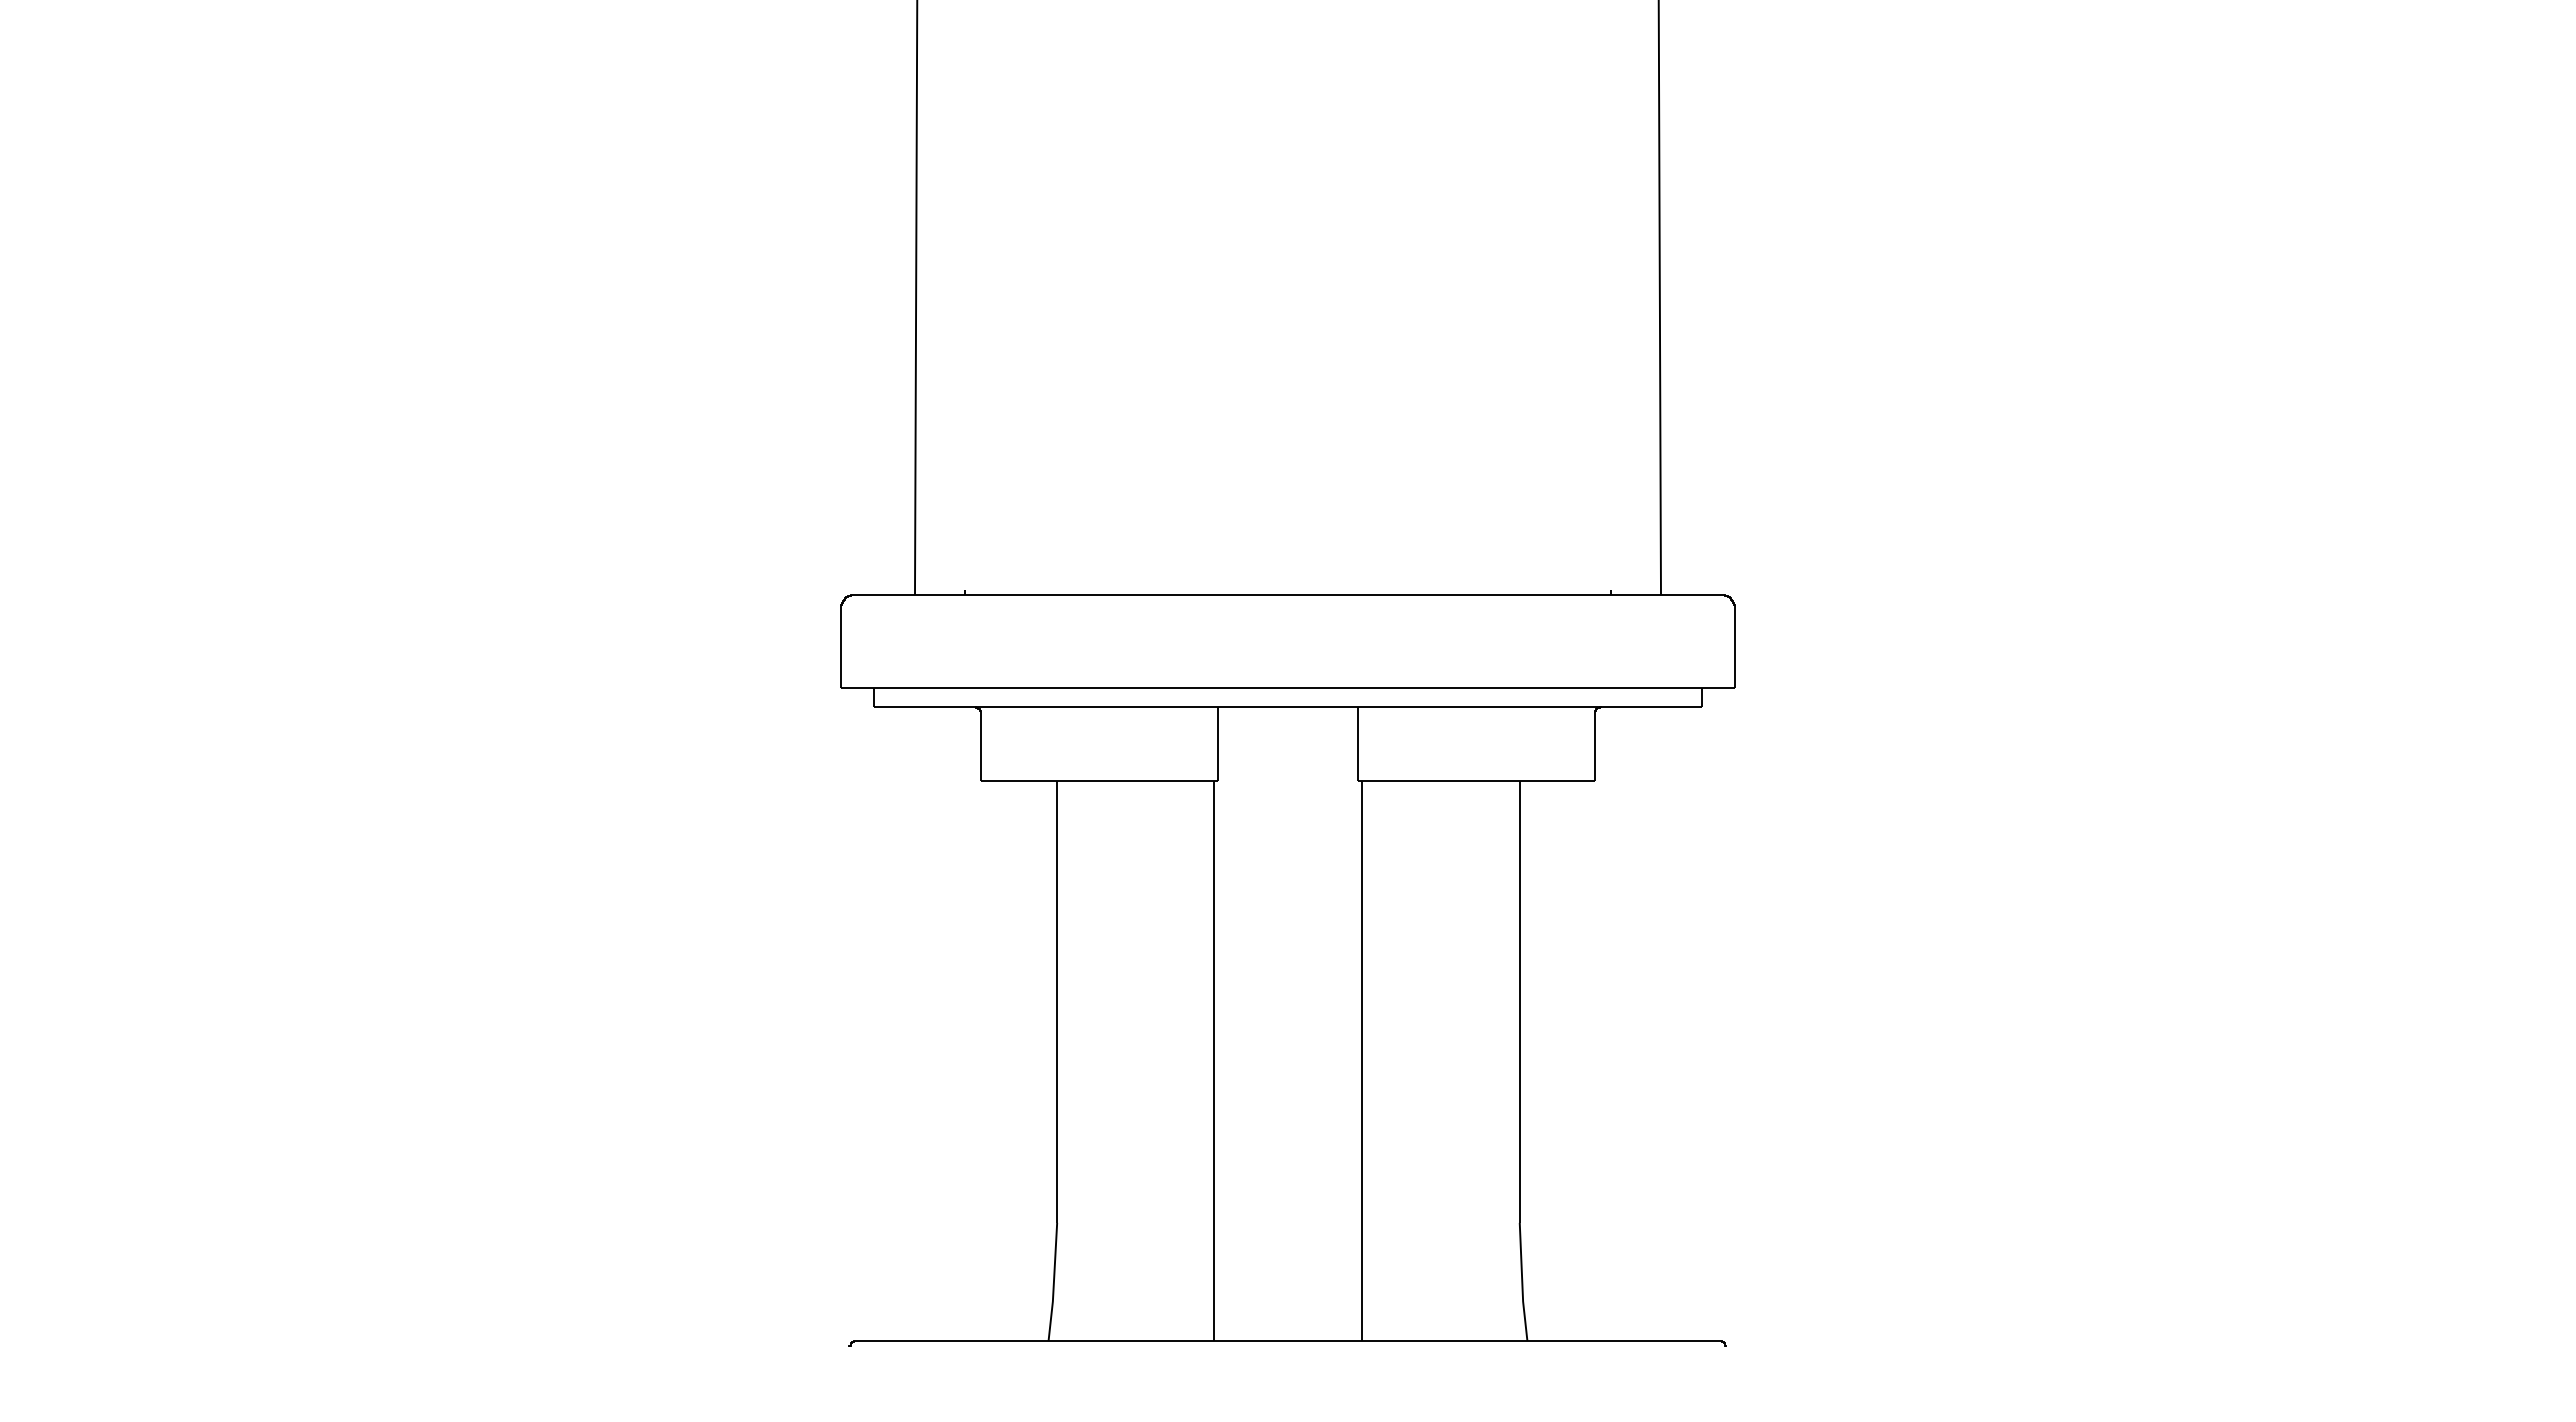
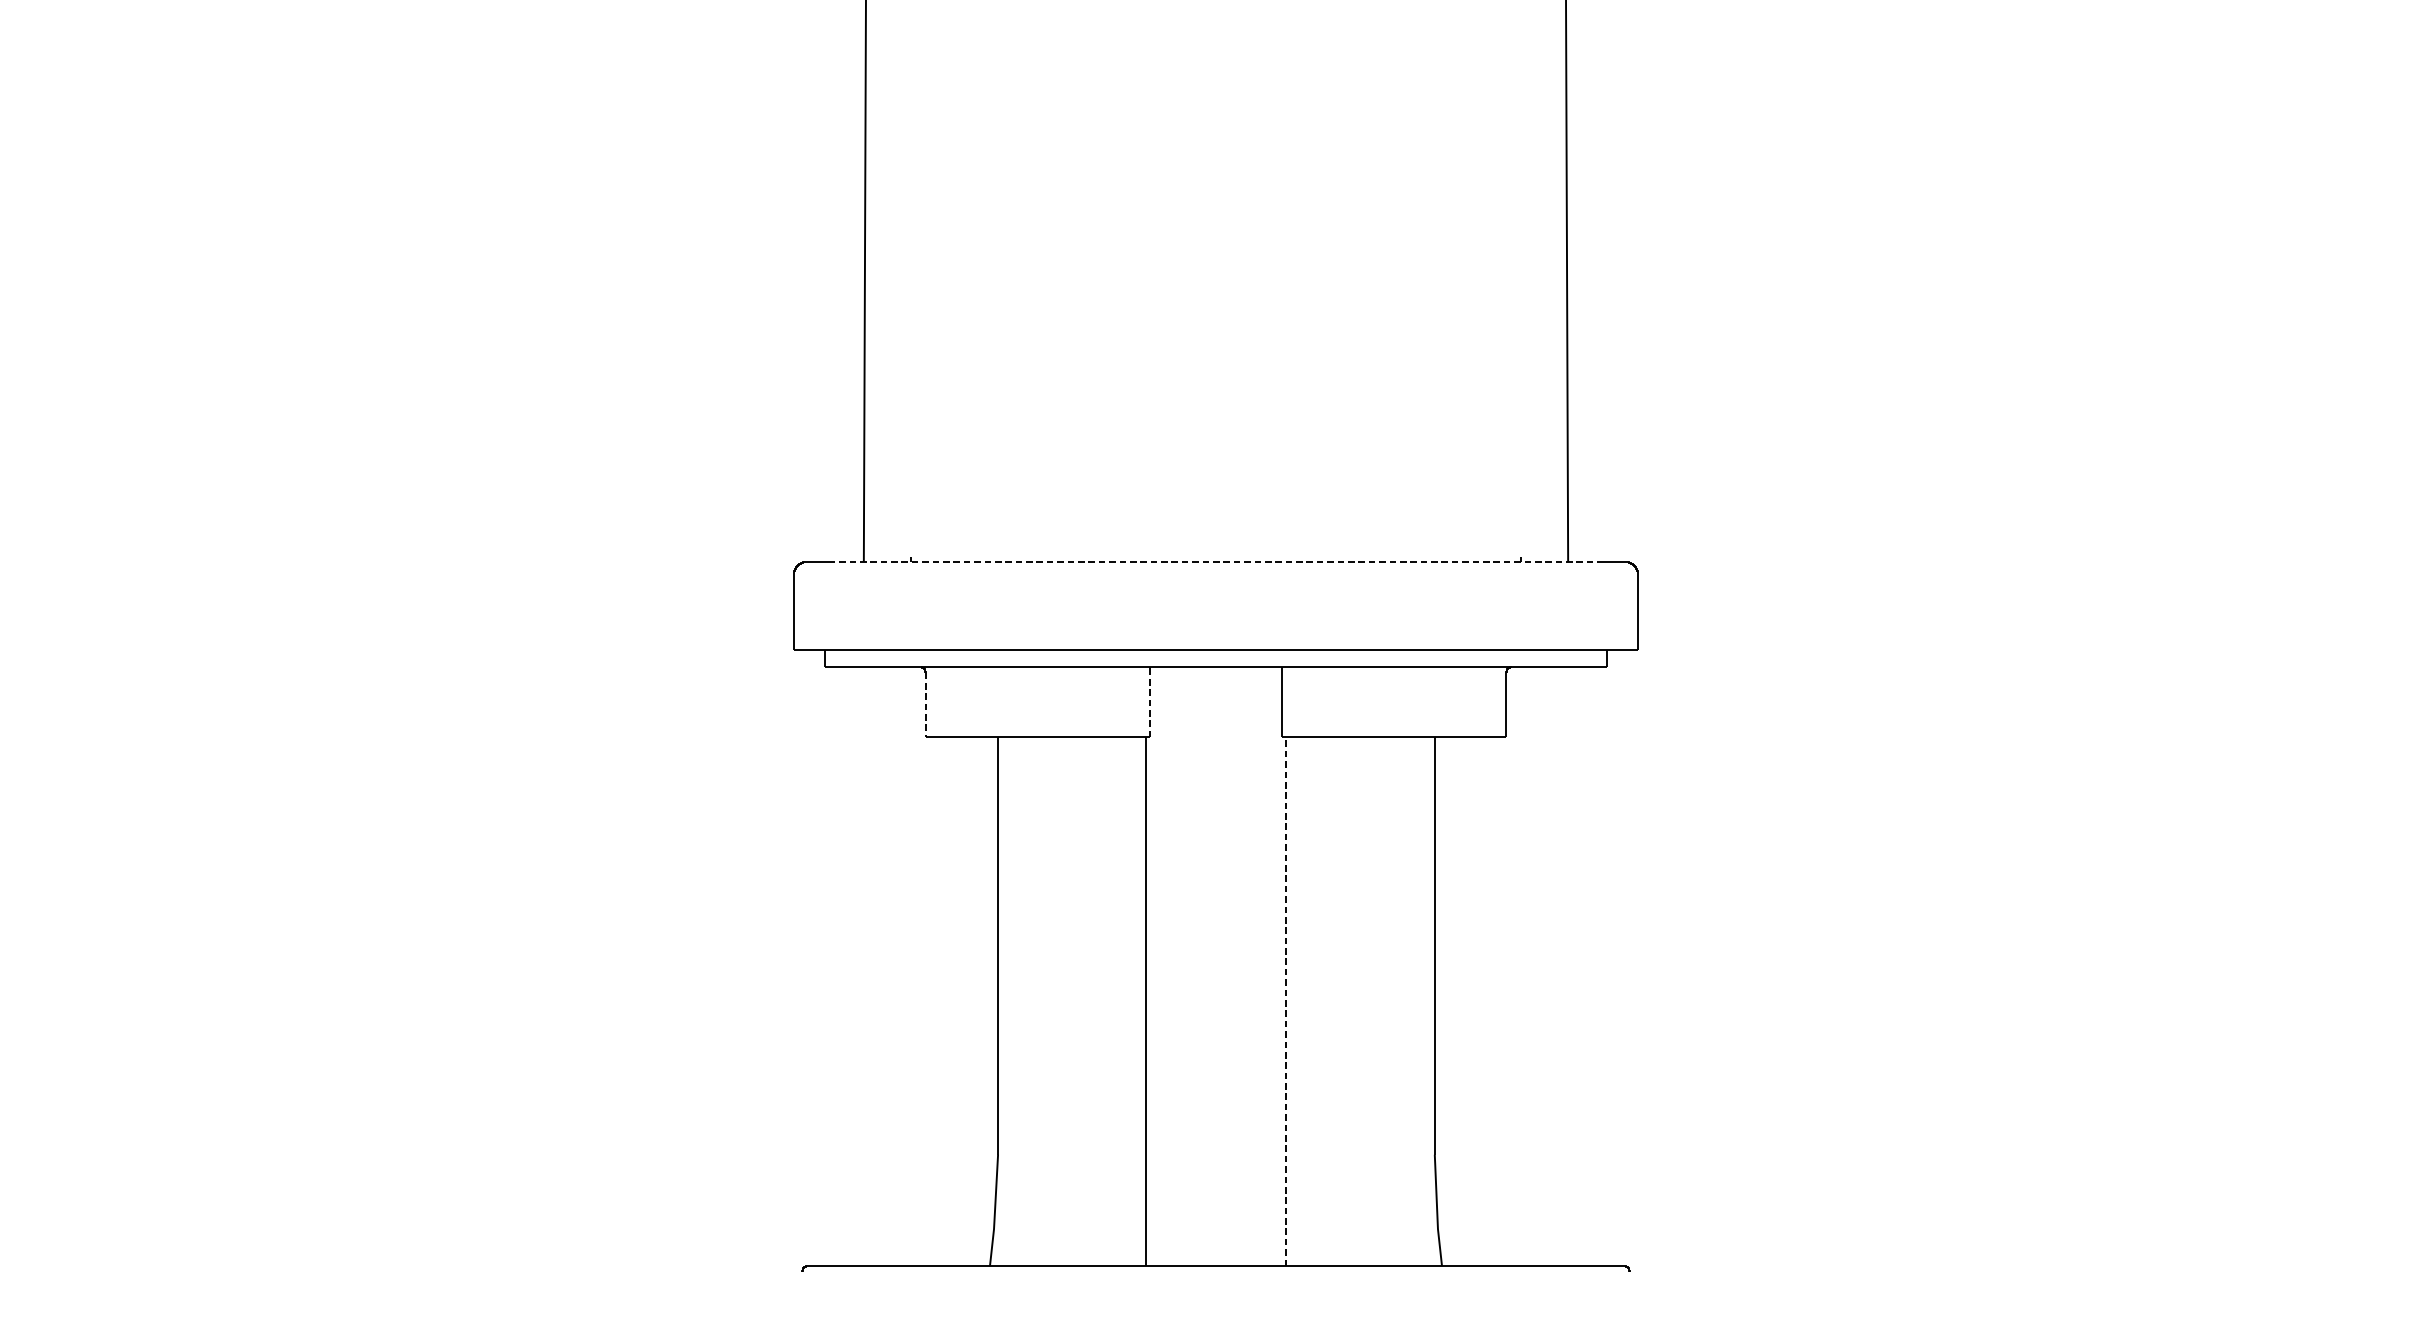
line: (1288, 595) -> (1216, 562), solid -> dashed
line: (1217, 745) -> (1149, 704), solid -> dashed
line: (980, 746) -> (925, 705), solid -> dashed
line: (1362, 1060) -> (1286, 1001), solid -> dashed

